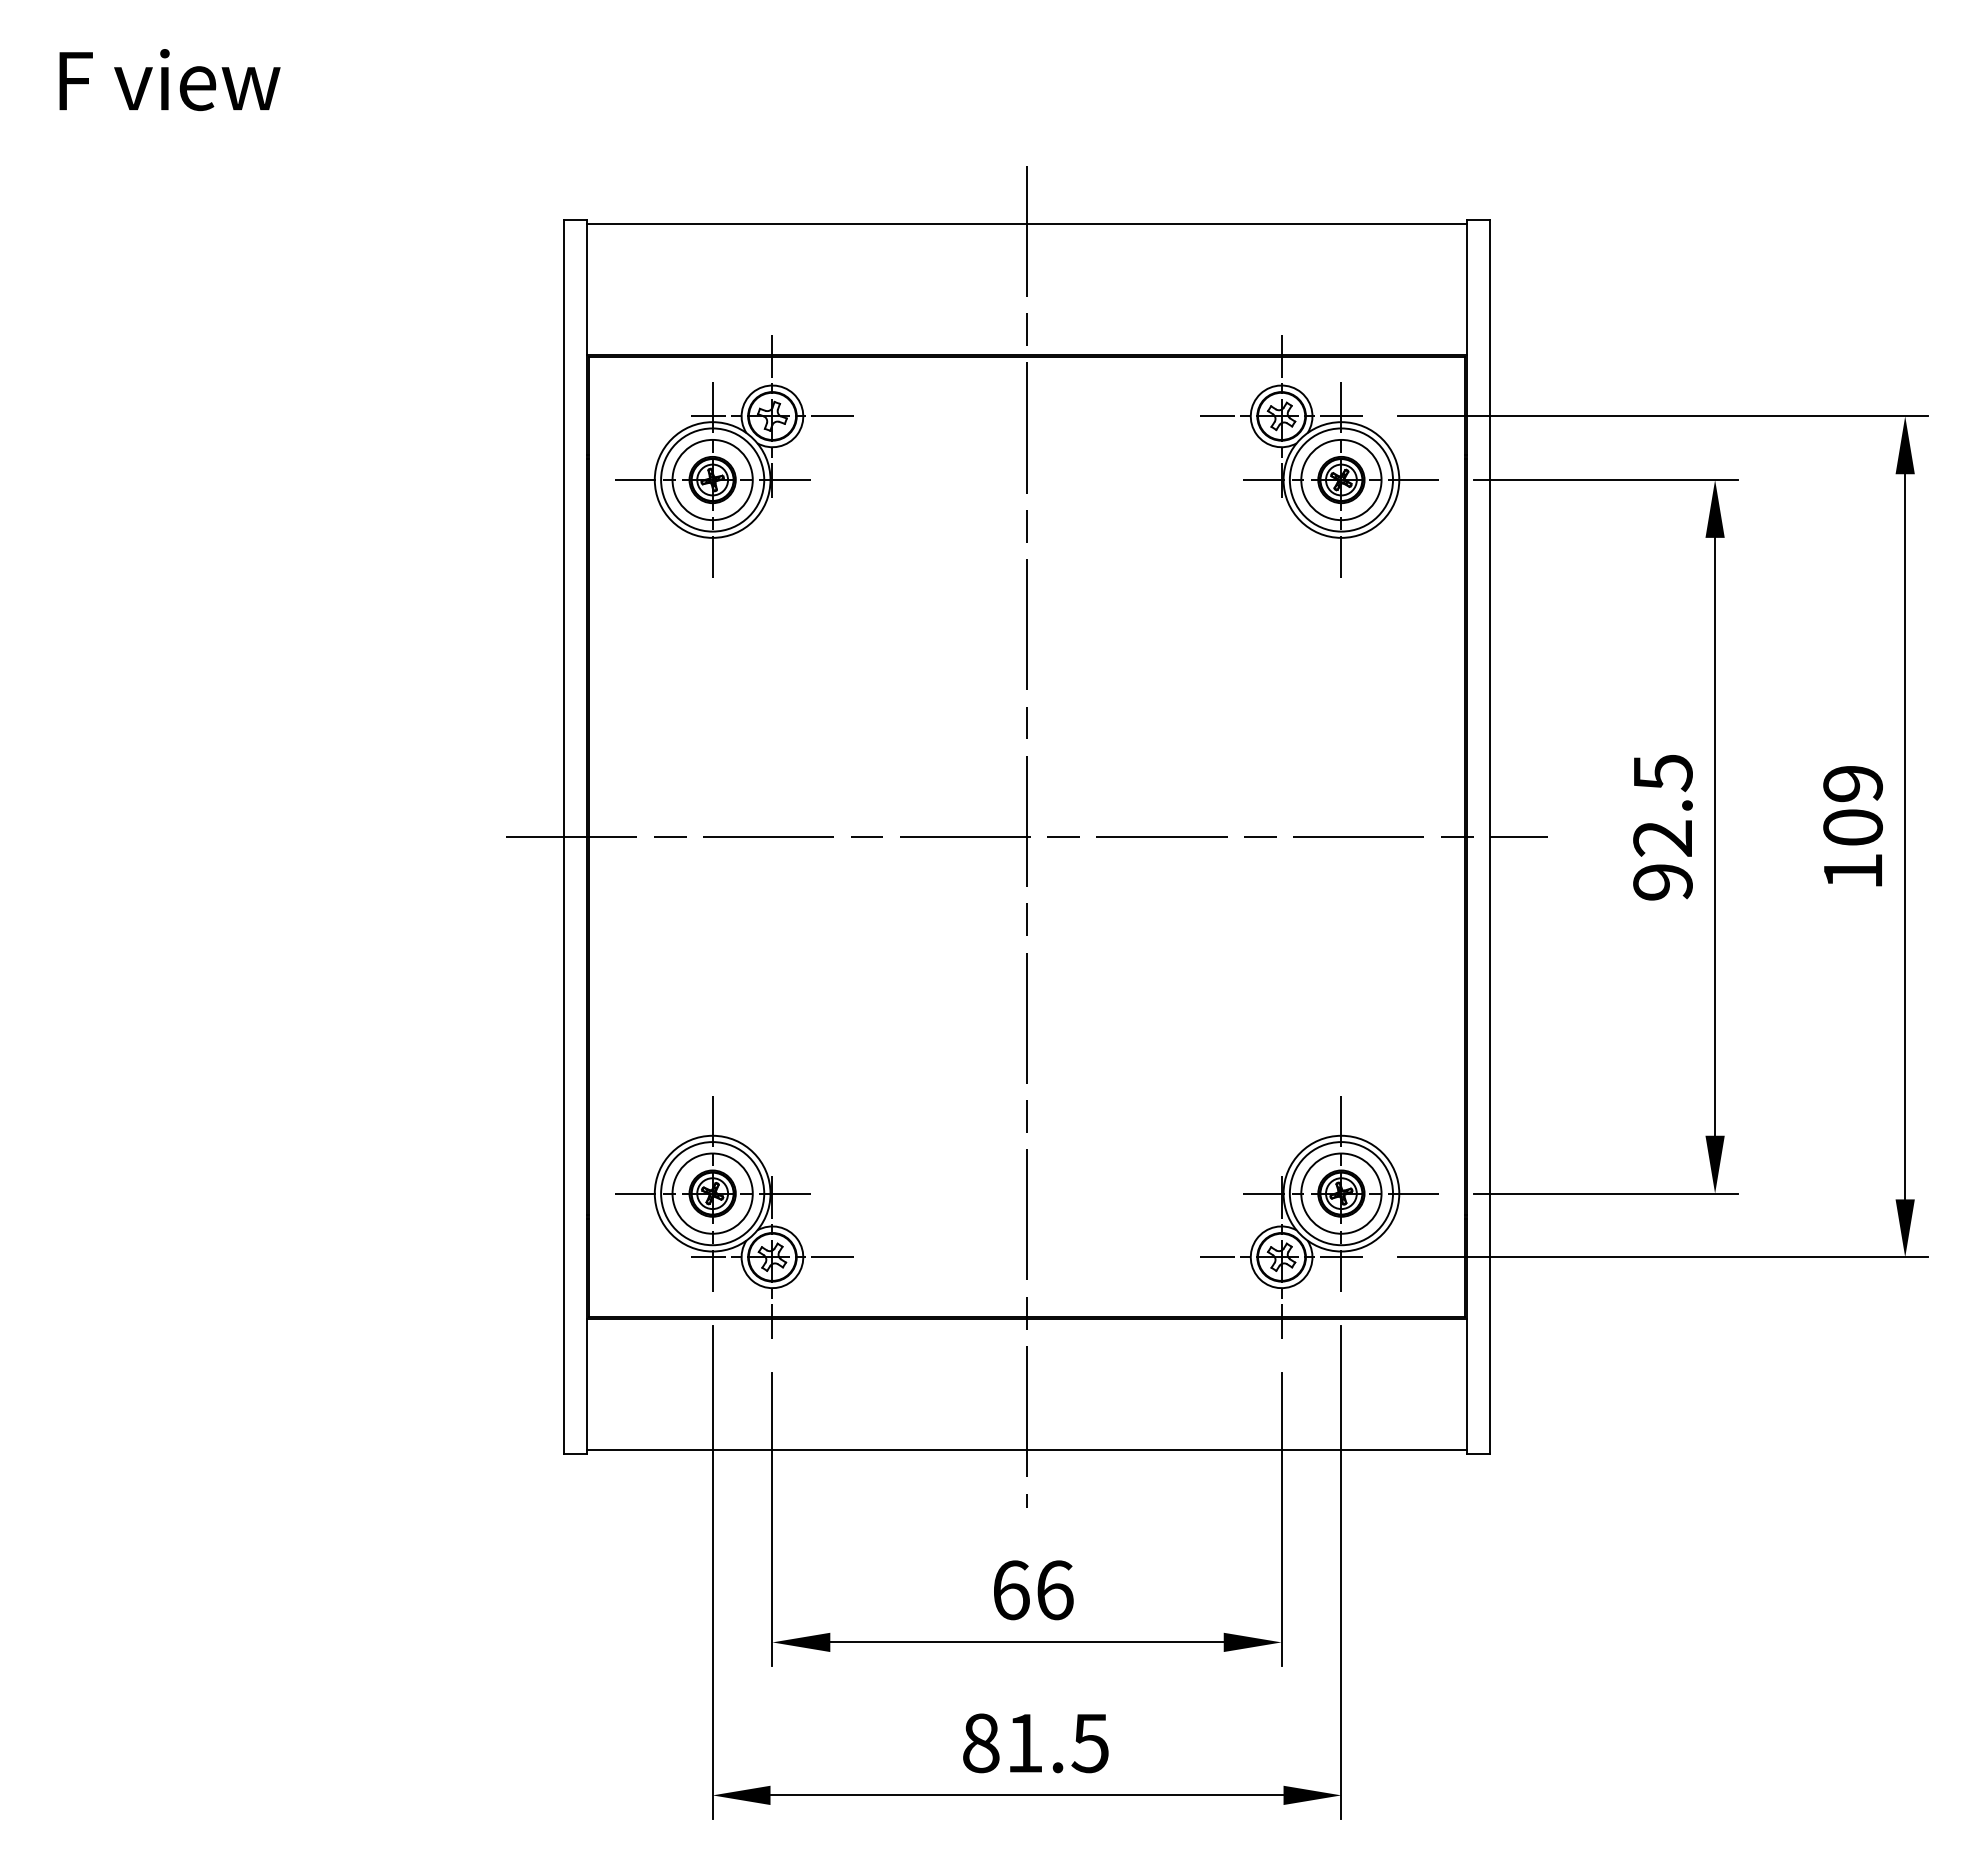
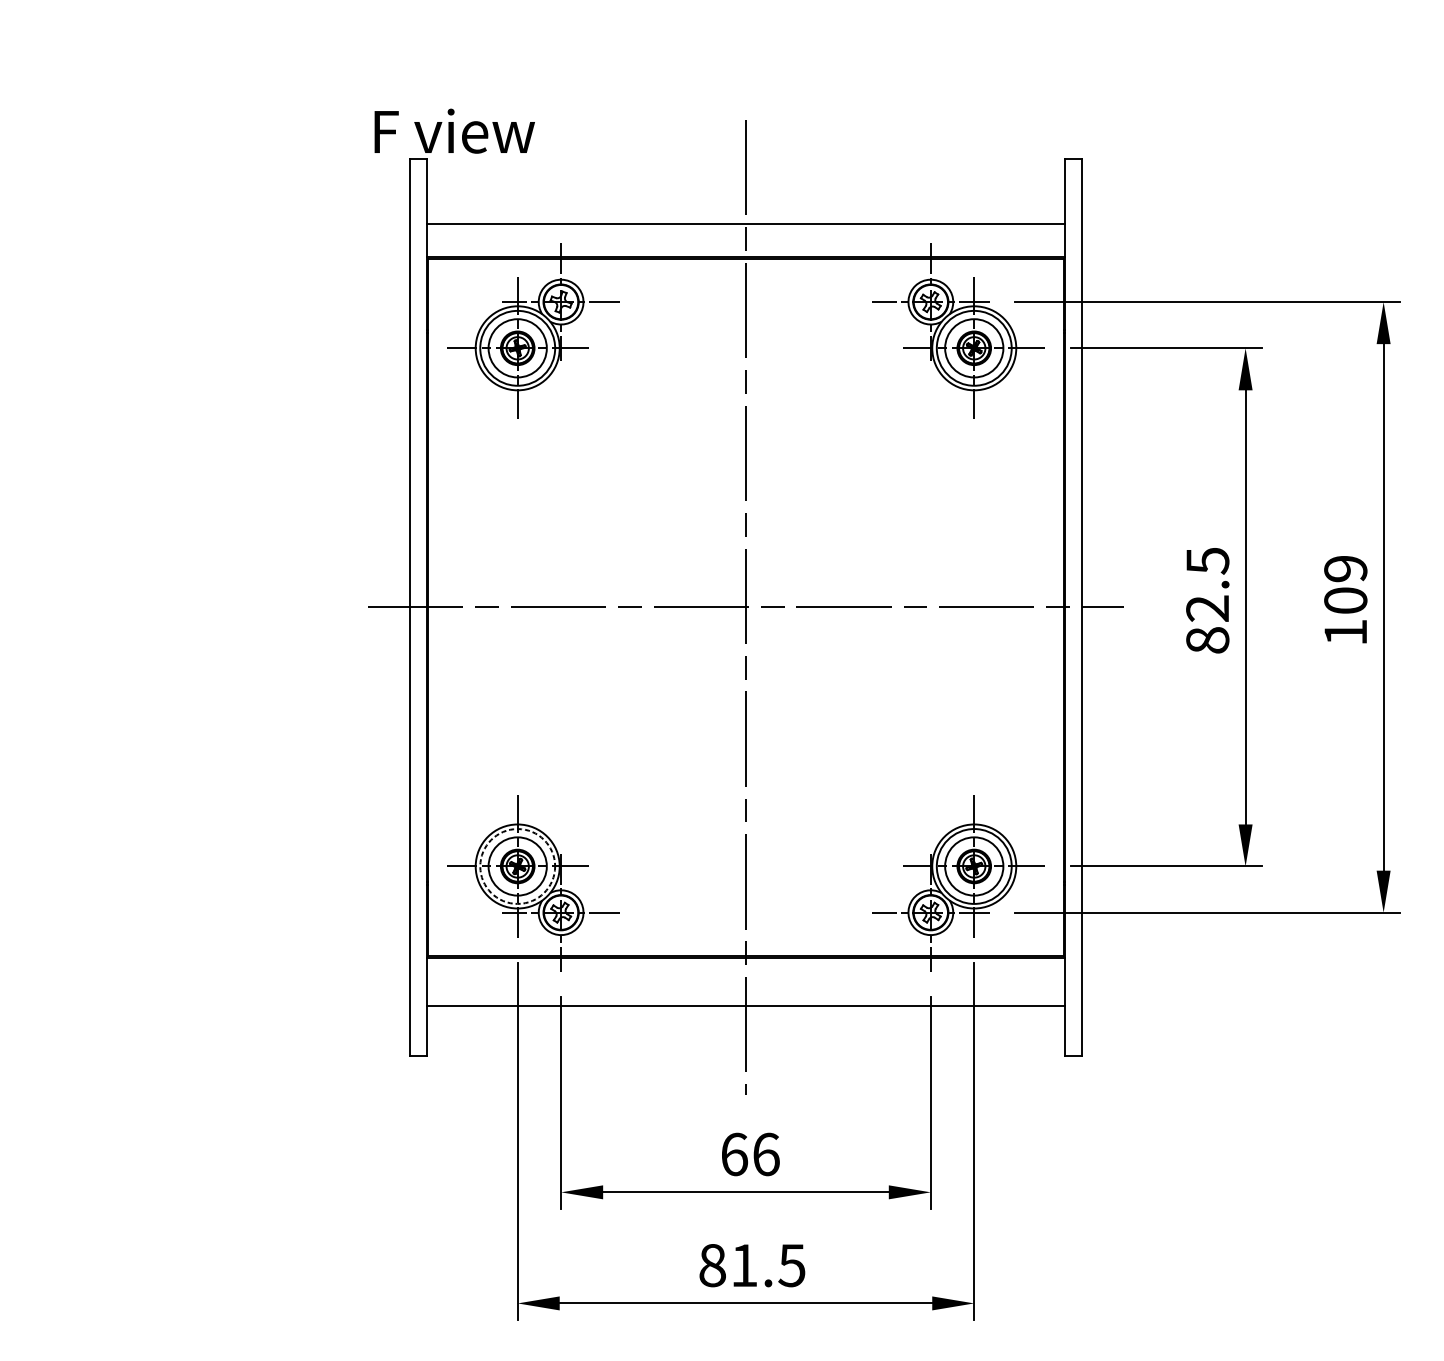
text: (169, 80) -> (454, 131), moved
line: (1026, 223) -> (745, 223), moved
text: (1662, 882) -> (1207, 640), 92.5 -> 82.5
circle: (712, 1193) -> (517, 866), solid -> dashed
line: (1026, 1450) -> (745, 1005), moved

